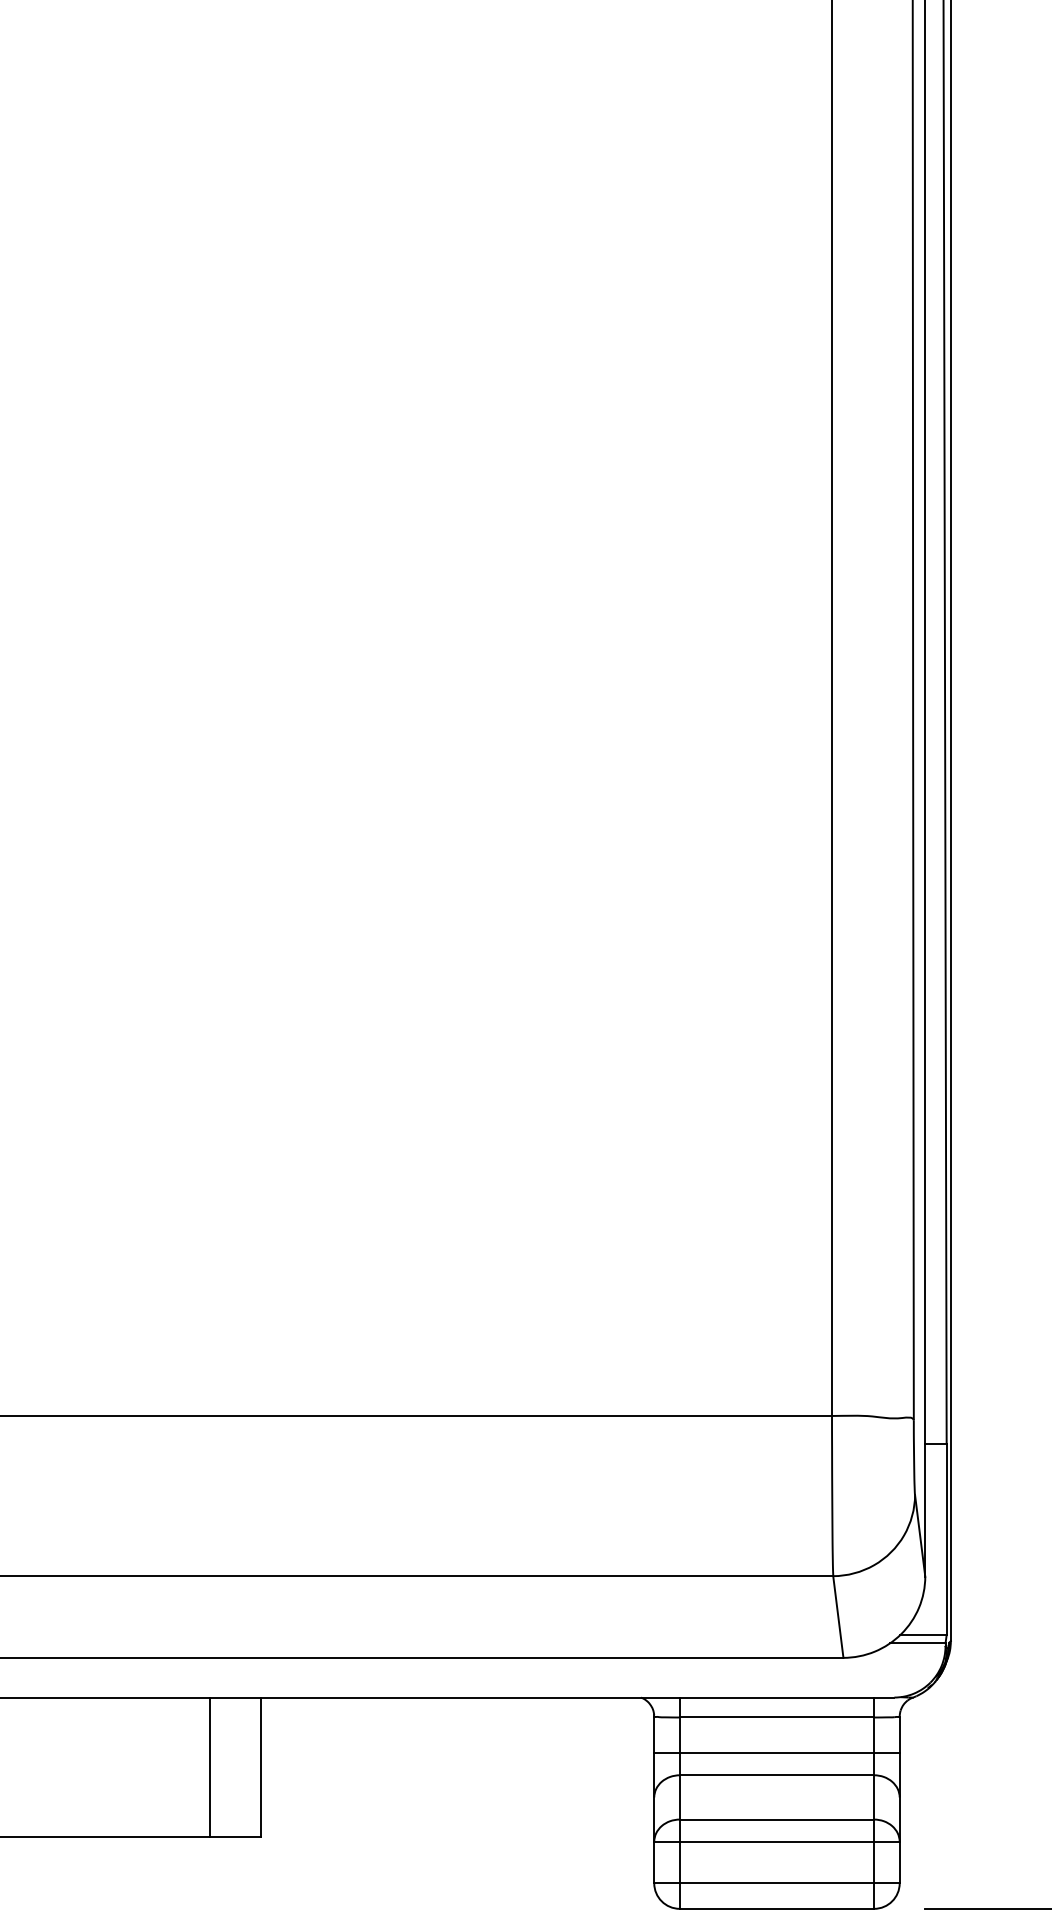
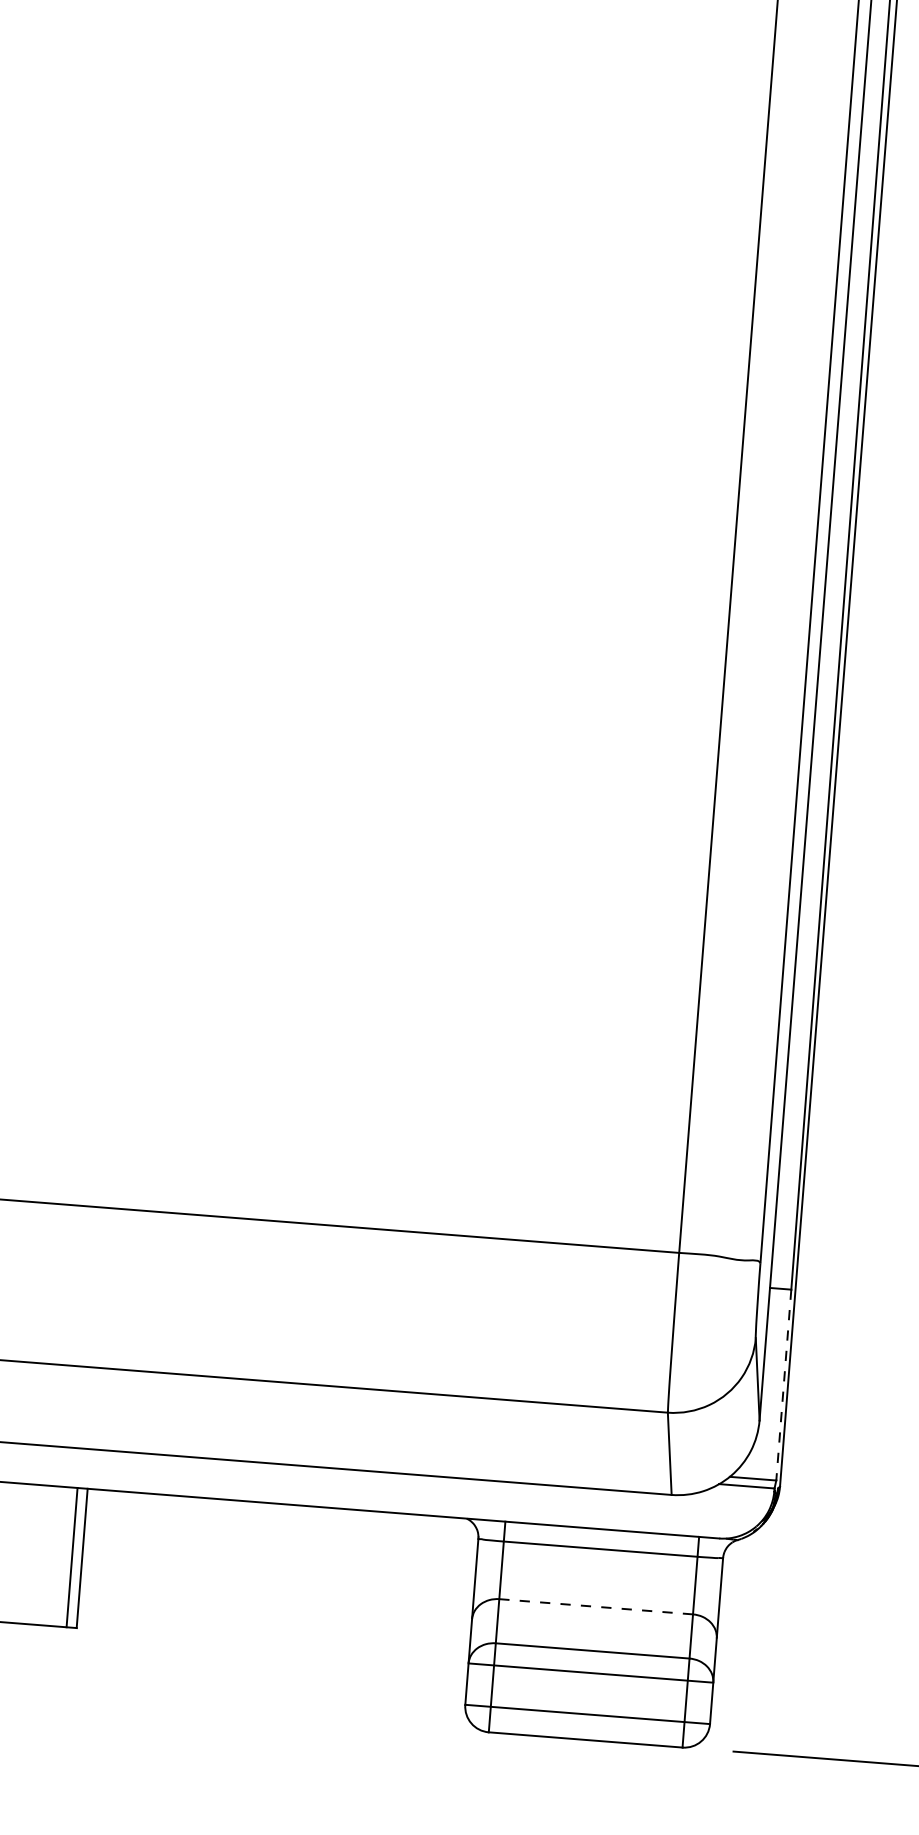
line: (946, 1539) -> (783, 1385), solid -> dashed
line: (776, 1753) -> (597, 1585), removed
line: (209, 1767) -> (71, 1557), moved
line: (777, 1775) -> (596, 1607), solid -> dashed

